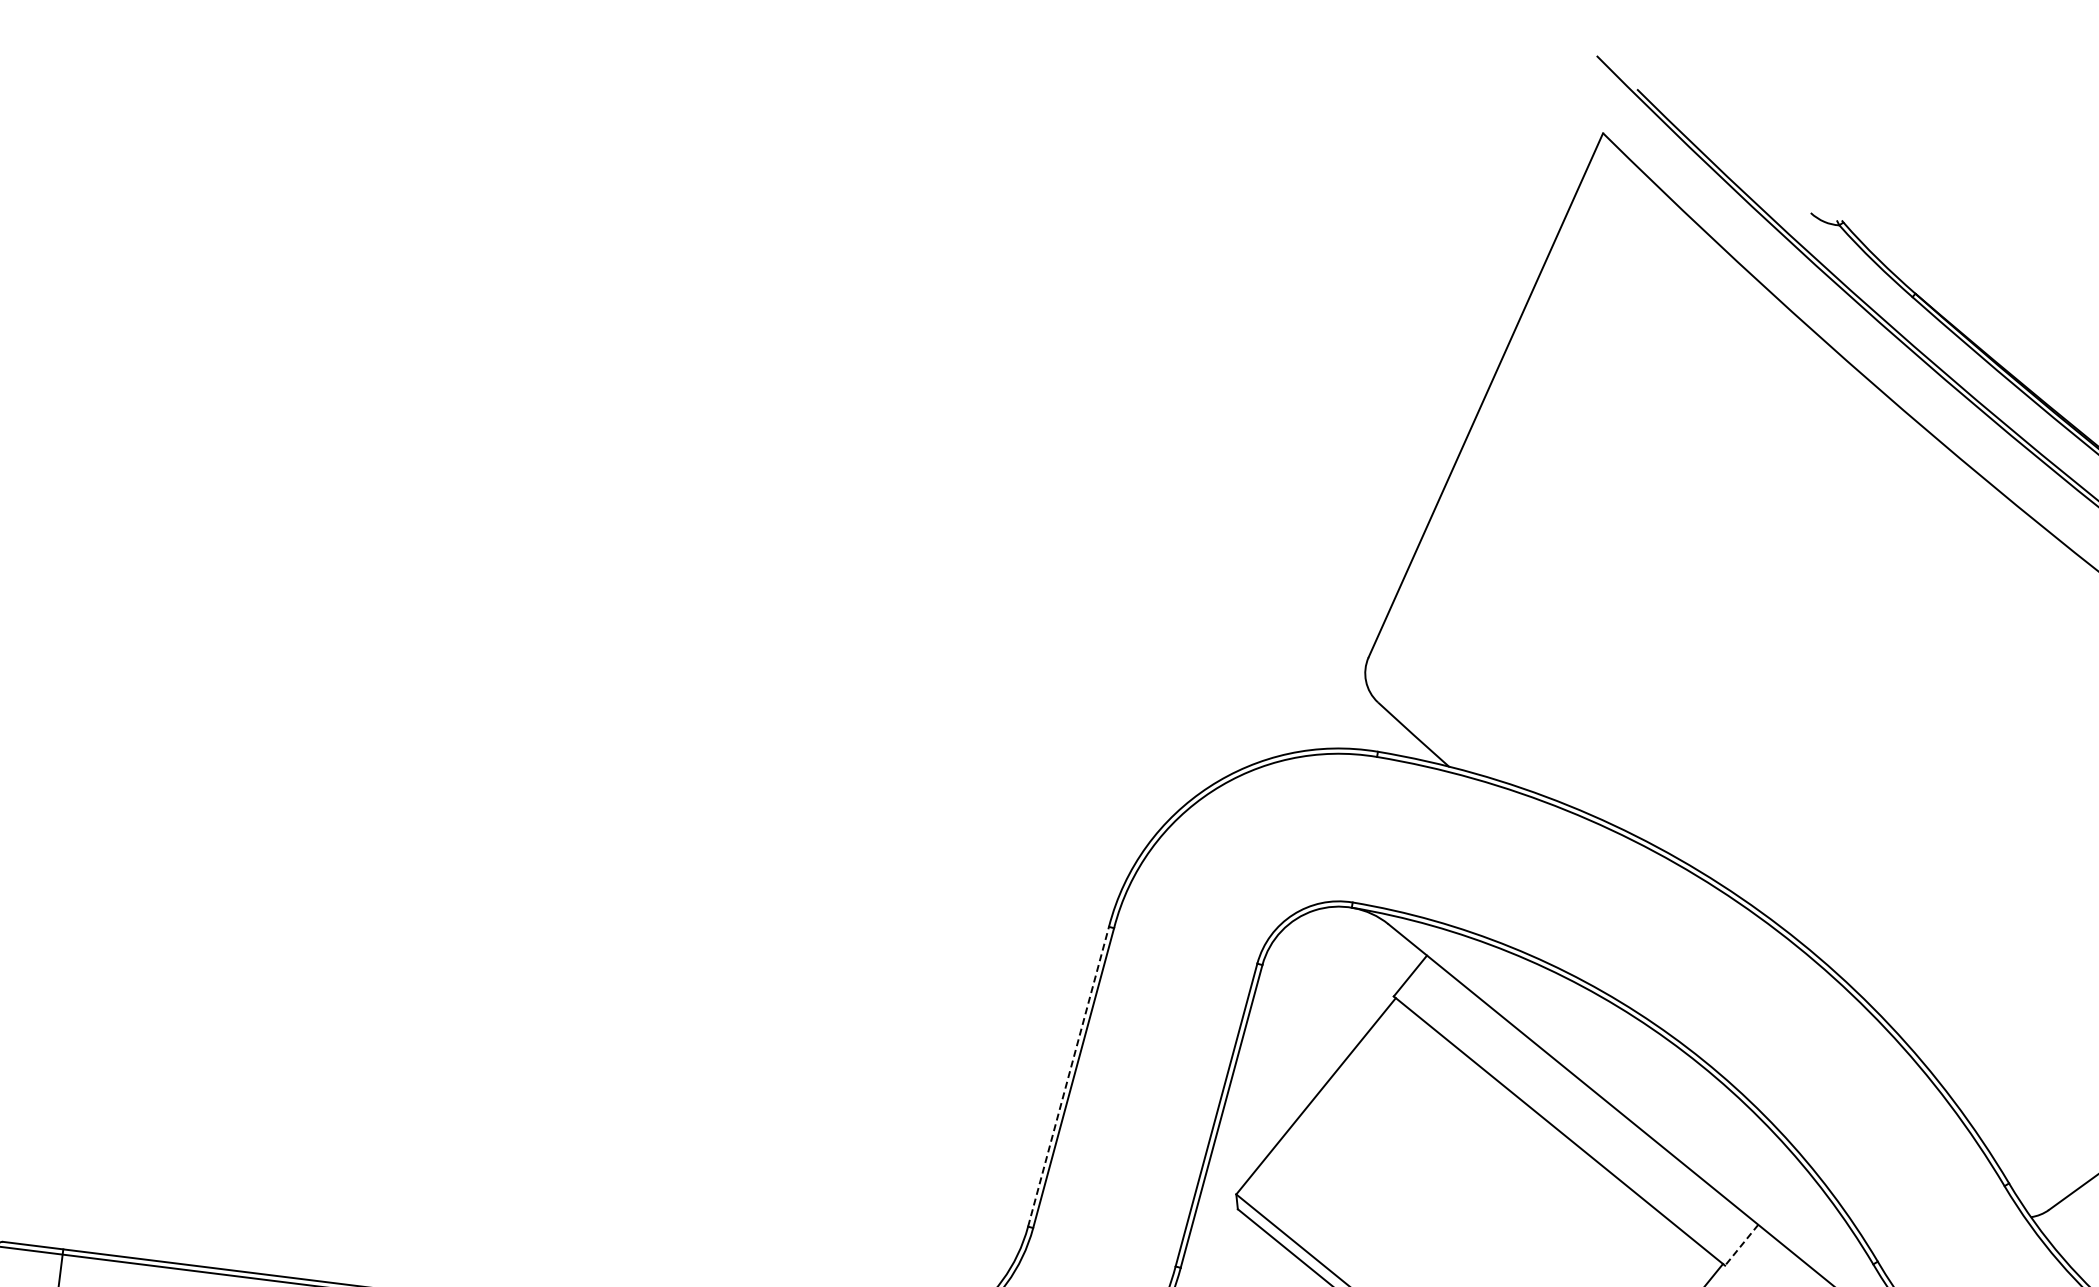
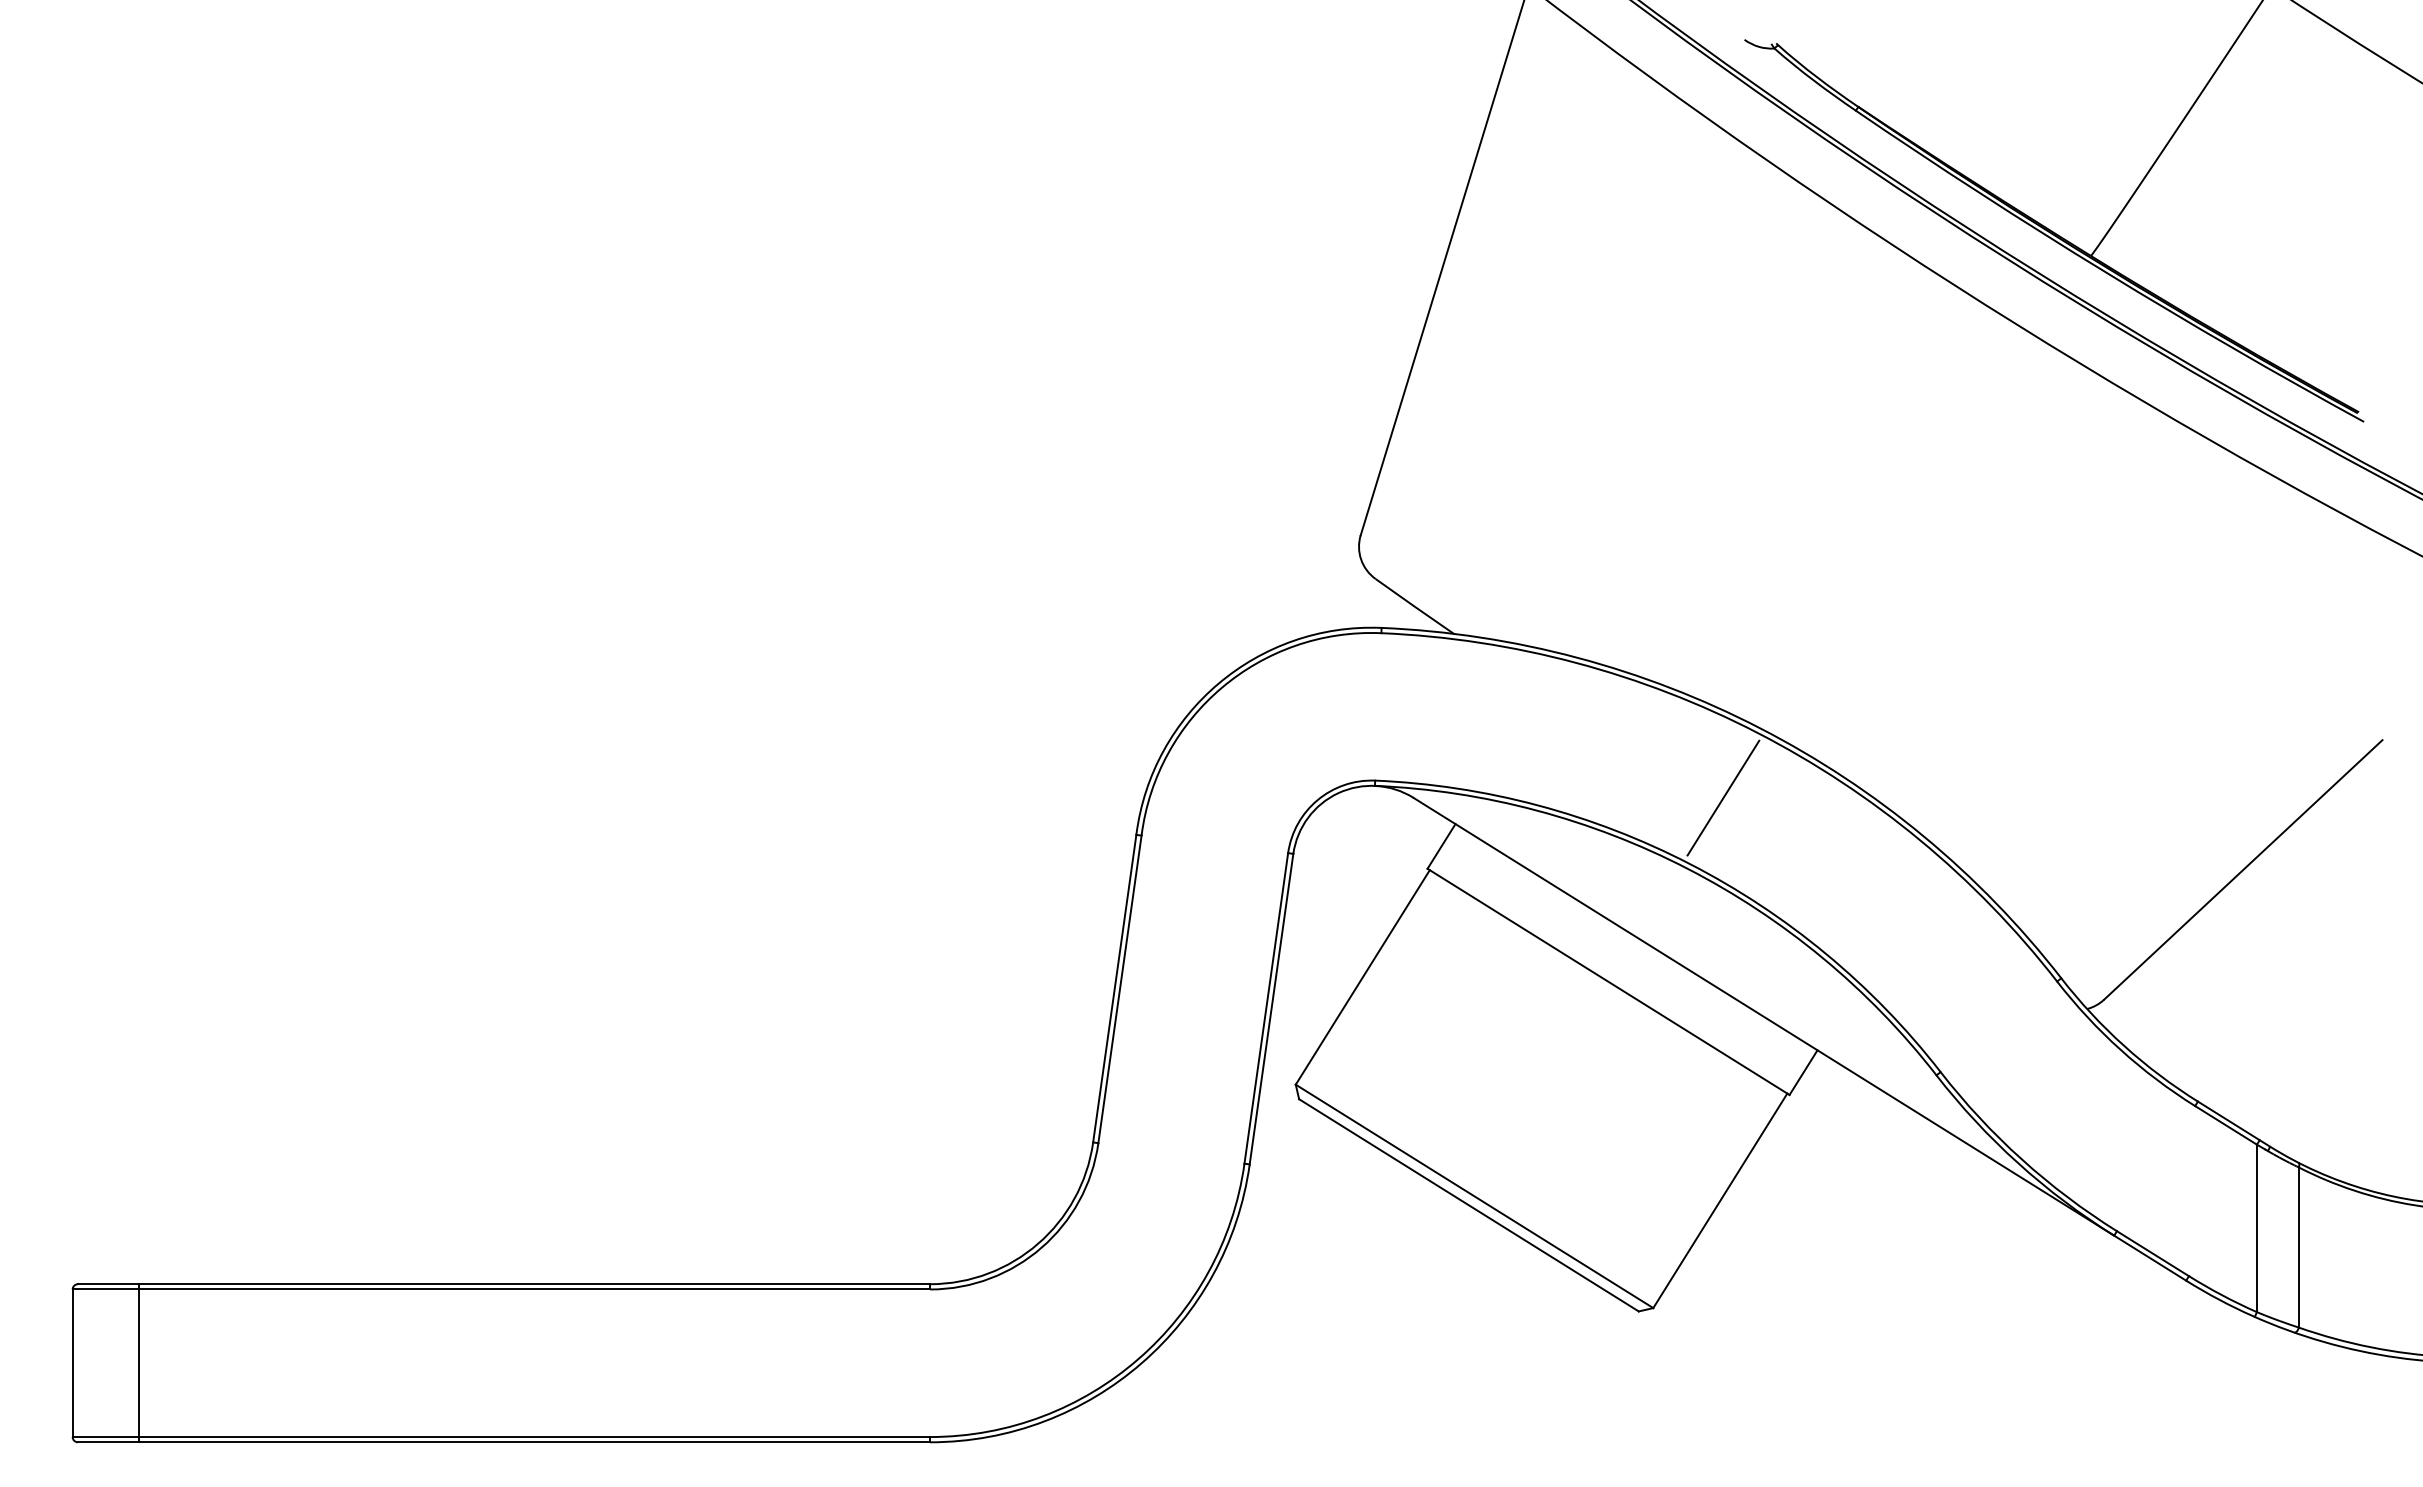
line: (1696, 962) -> (1723, 797), added
line: (1068, 1076) -> (1114, 988), dashed -> solid
line: (1741, 1246) -> (1803, 1073), dashed -> solid

